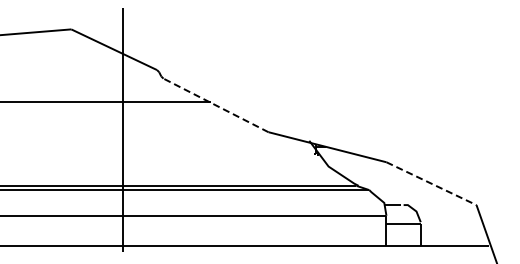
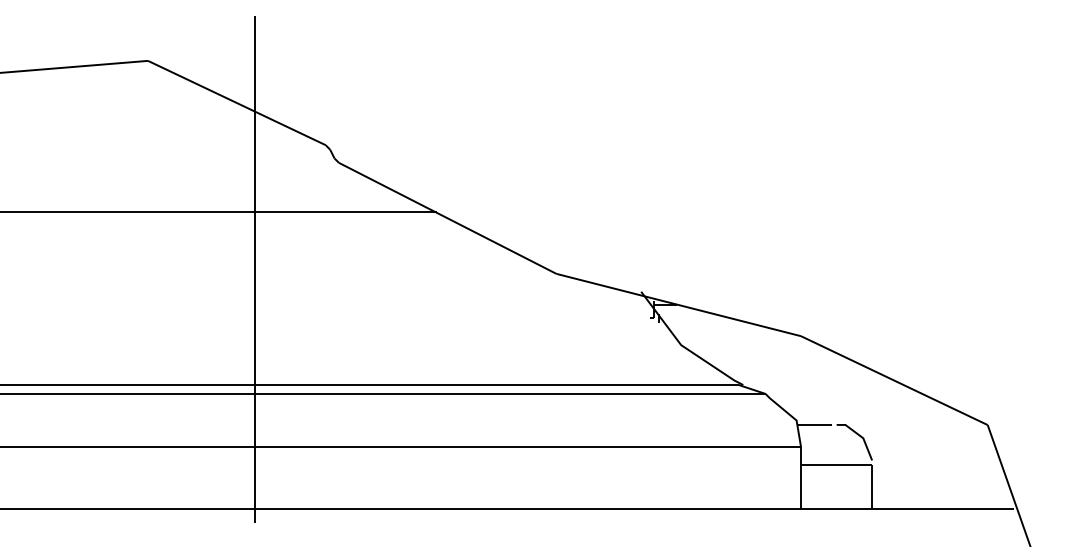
line: (216, 105) -> (448, 218), dashed -> solid
line: (431, 183) -> (894, 380), dashed -> solid

